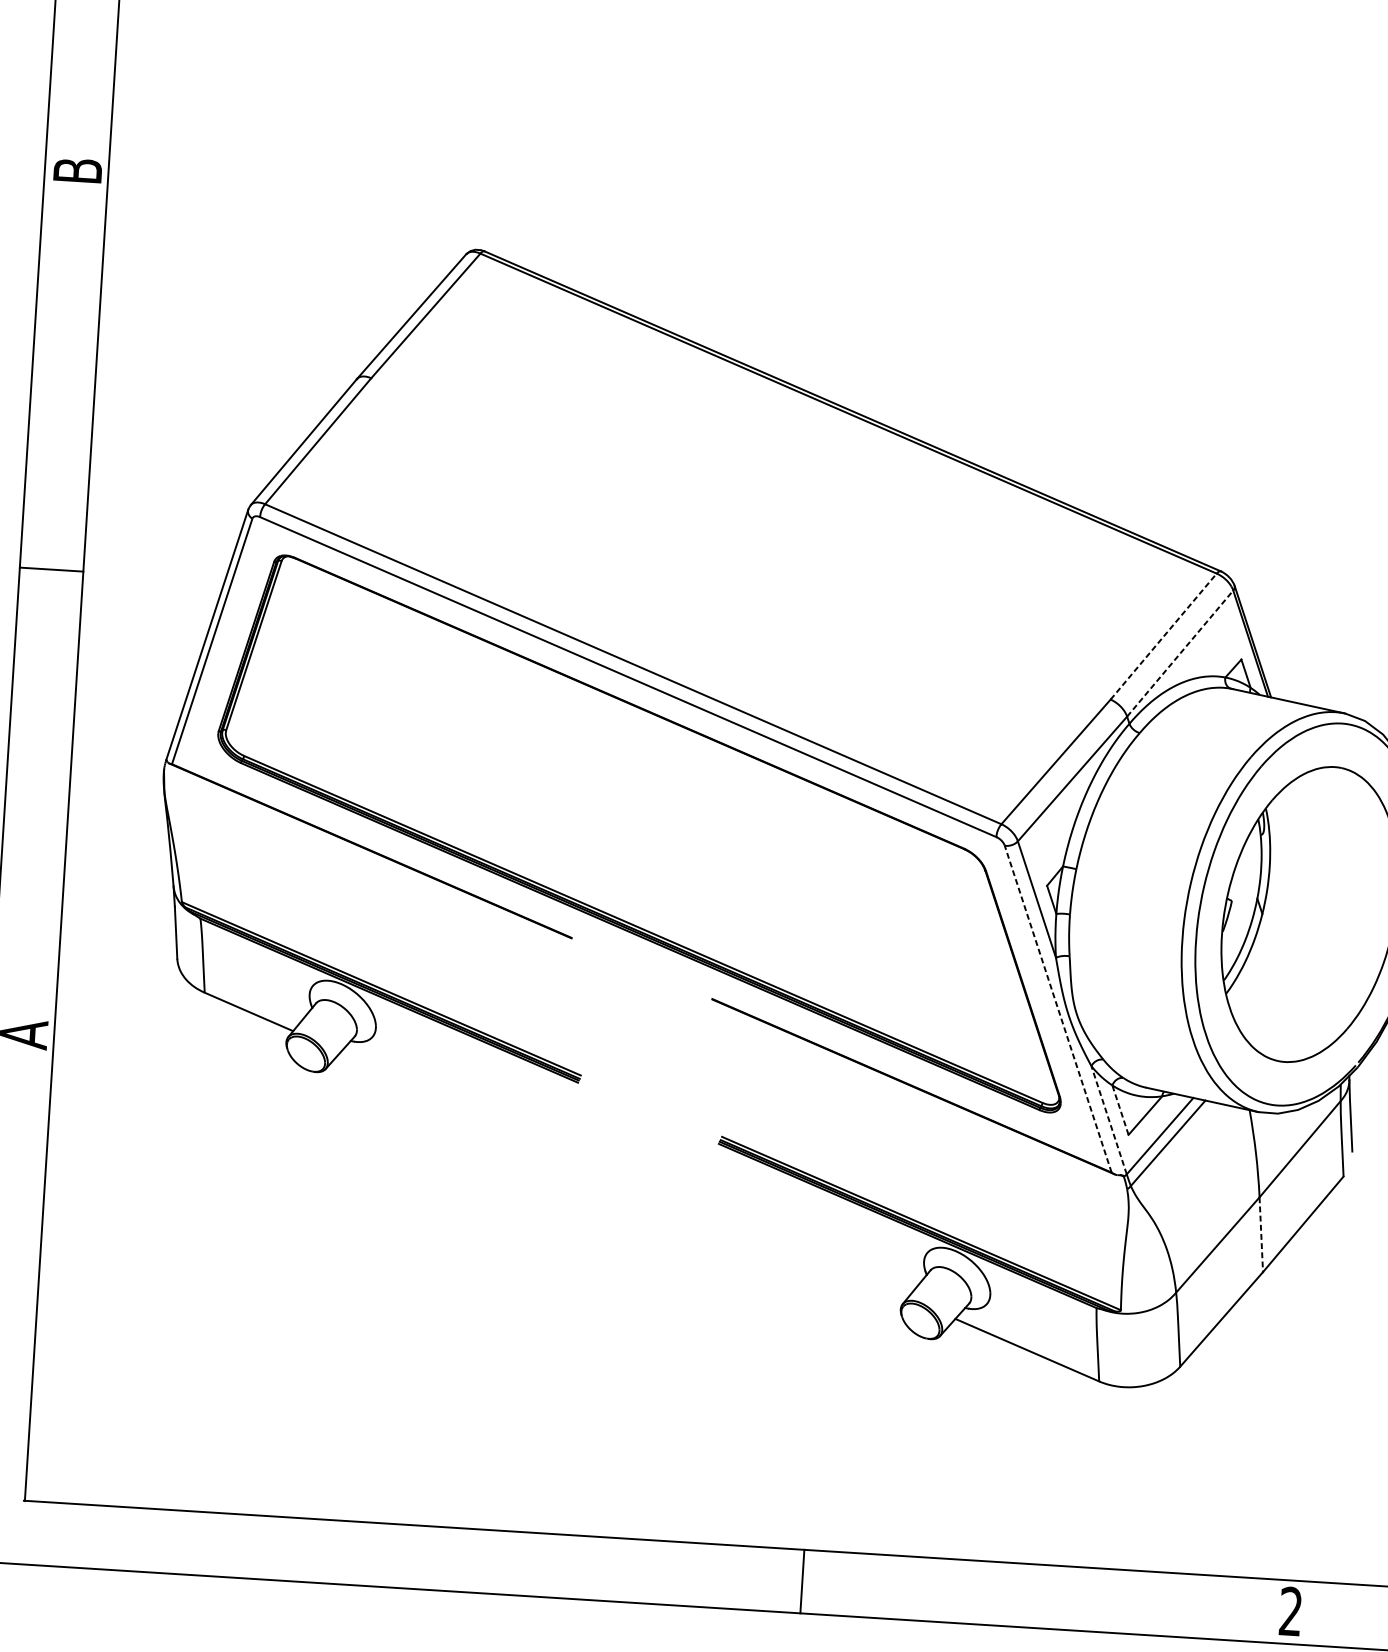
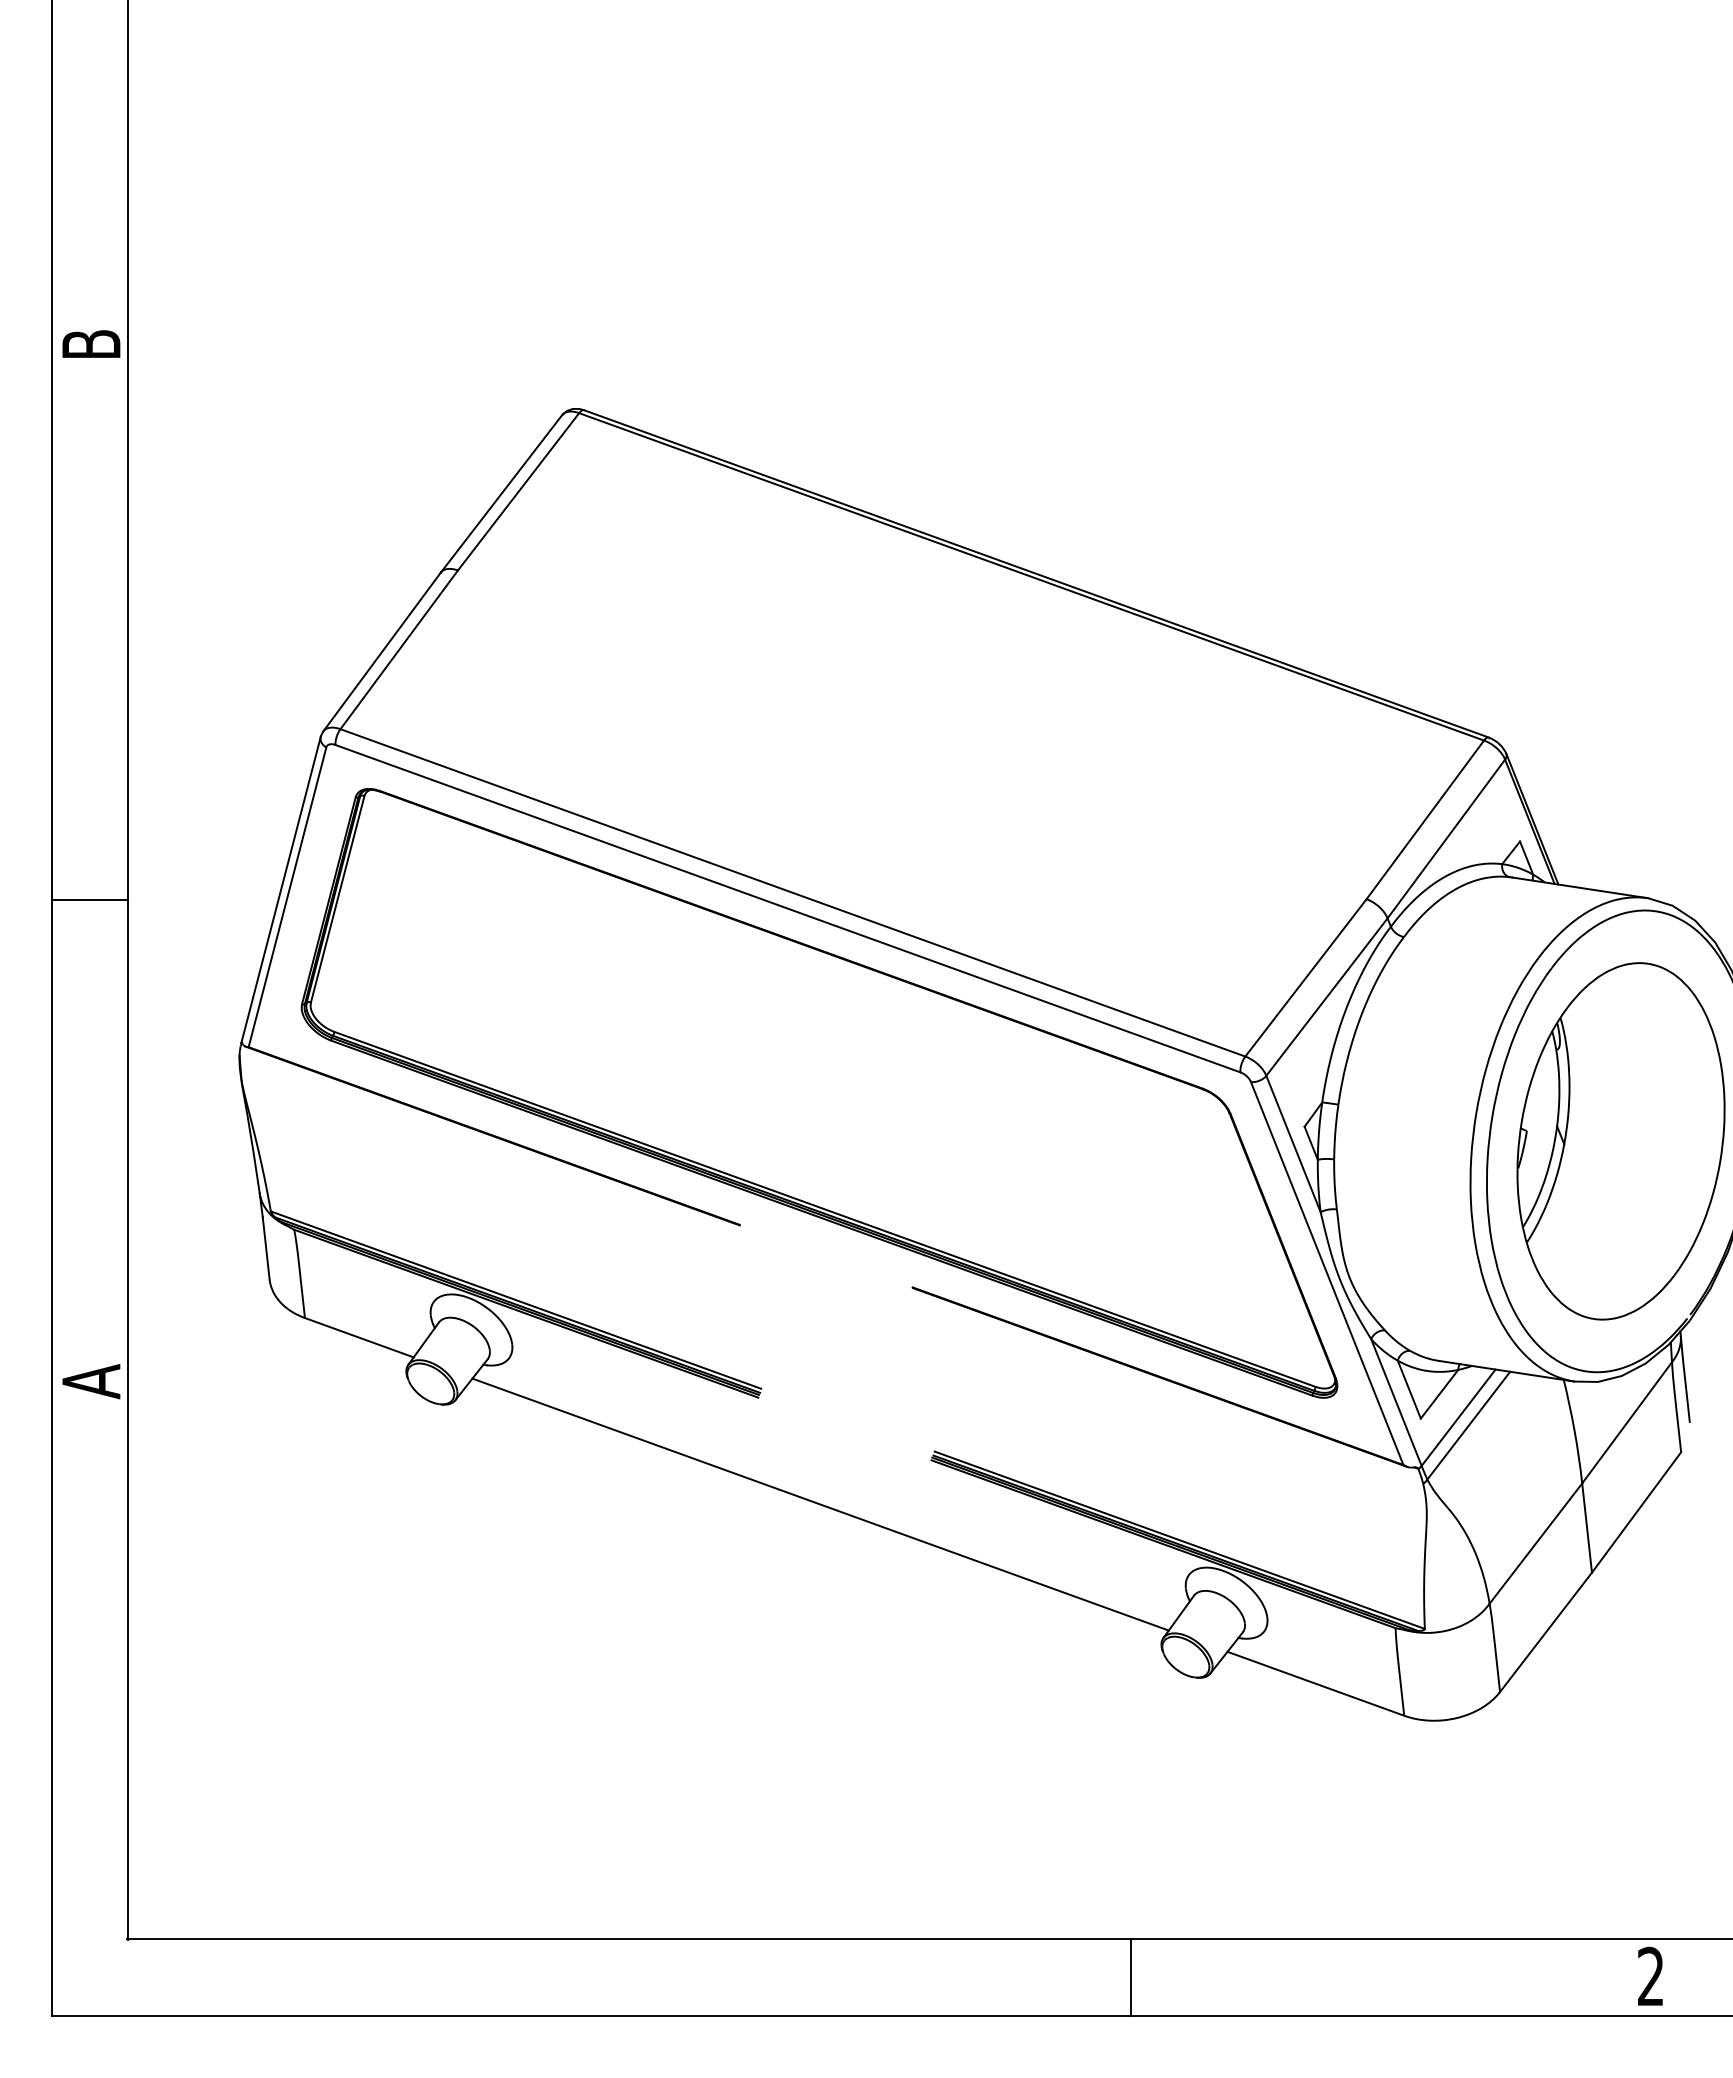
line: (51, 569) -> (89, 900), moved
line: (1163, 636) -> (1425, 819), dashed -> solid
line: (1180, 654) -> (1446, 839), dashed -> solid
line: (1057, 1008) -> (1326, 1272), dashed -> solid
line: (1120, 1110) -> (1409, 1389), dashed -> solid
line: (1109, 1120) -> (1396, 1402), dashed -> solid
line: (624, 1174) -> (820, 1504), added
line: (1261, 1235) -> (1587, 1528), dashed -> solid
line: (802, 1581) -> (1131, 1977), moved

